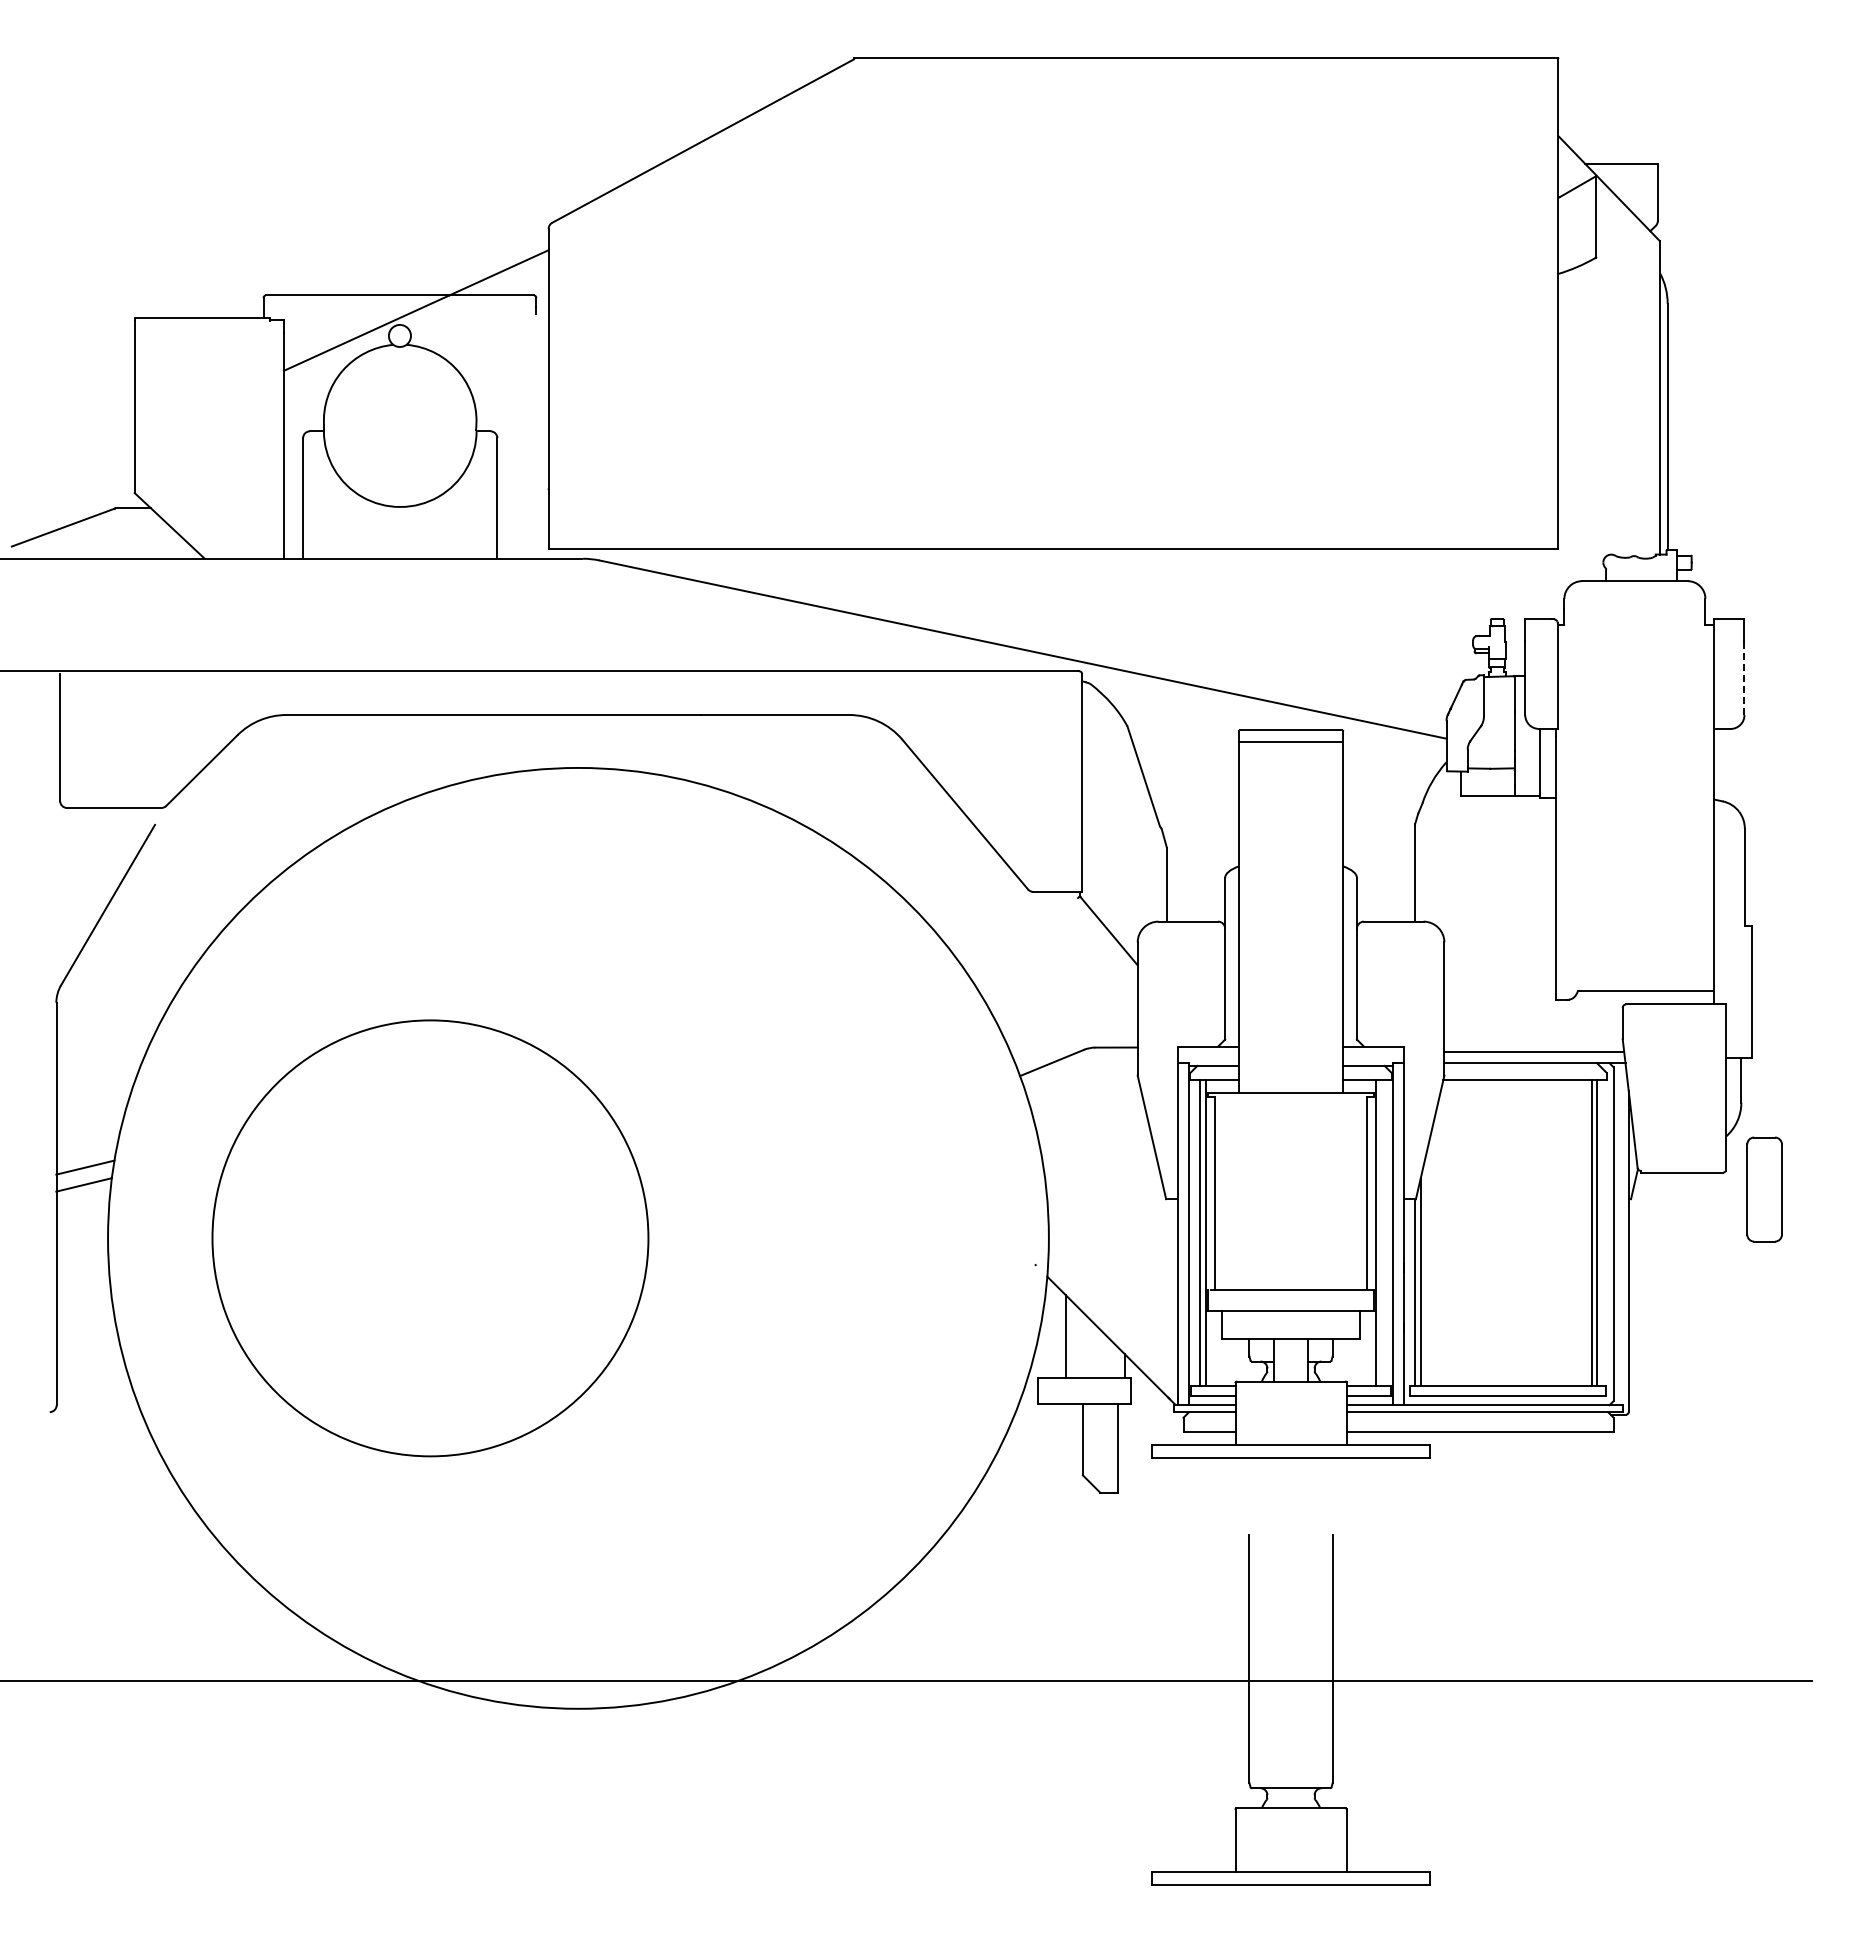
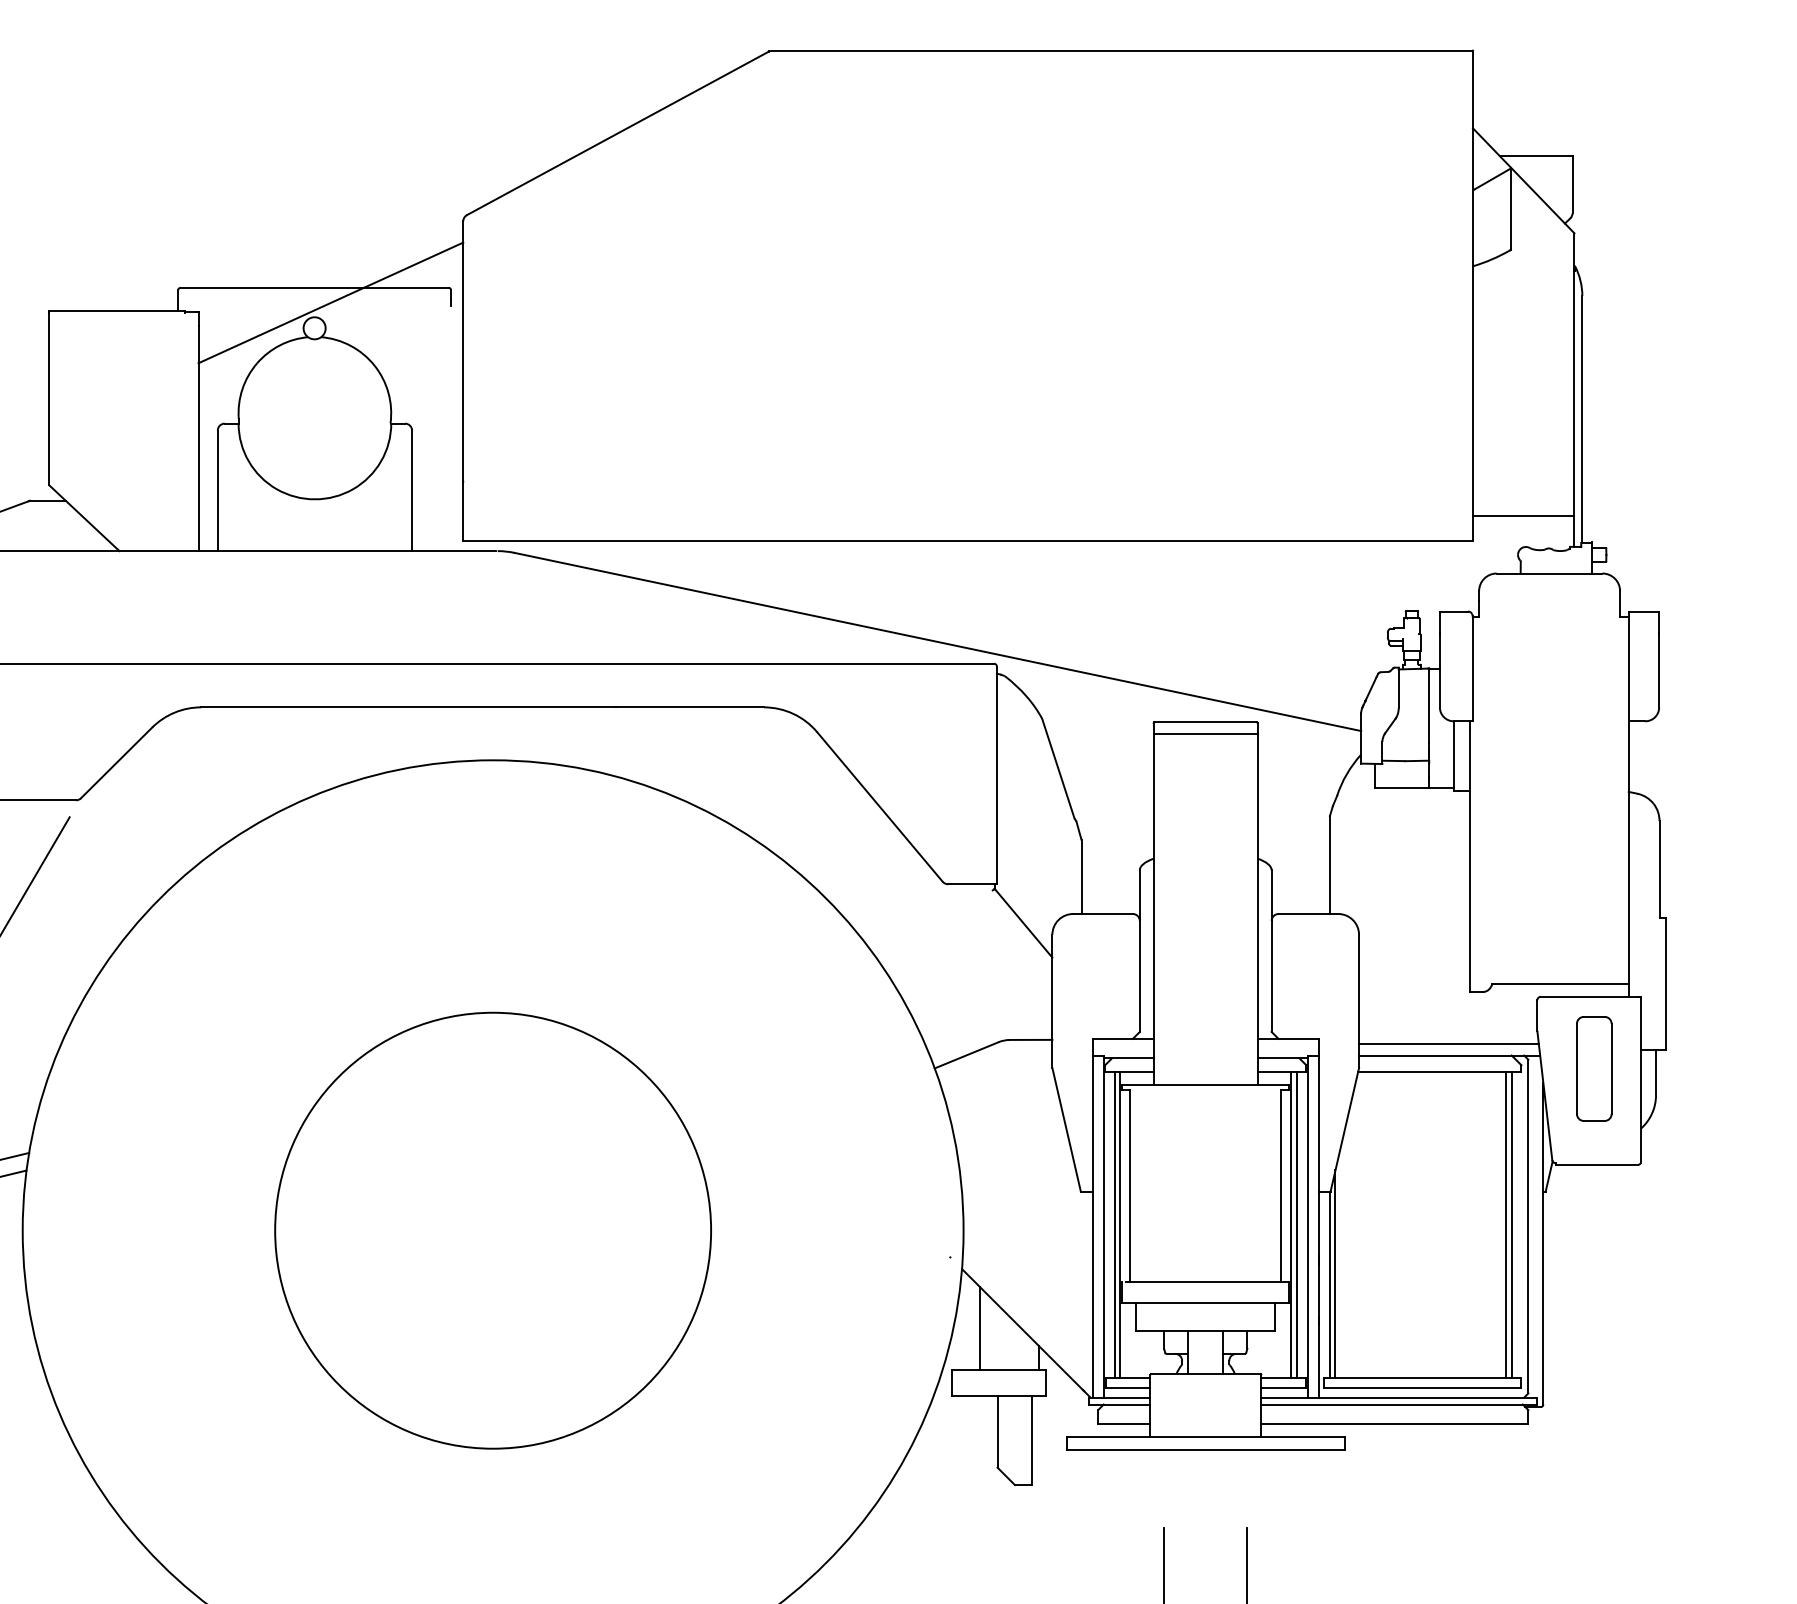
line: (1608, 524) -> (1523, 516), added
line: (1744, 678) -> (1659, 670), dashed -> solid
part: (1764, 1189) -> (1594, 1068), moved
line: (1381, 1232) -> (1296, 1224), added
circle: (430, 1238) -> (493, 1230), moved

